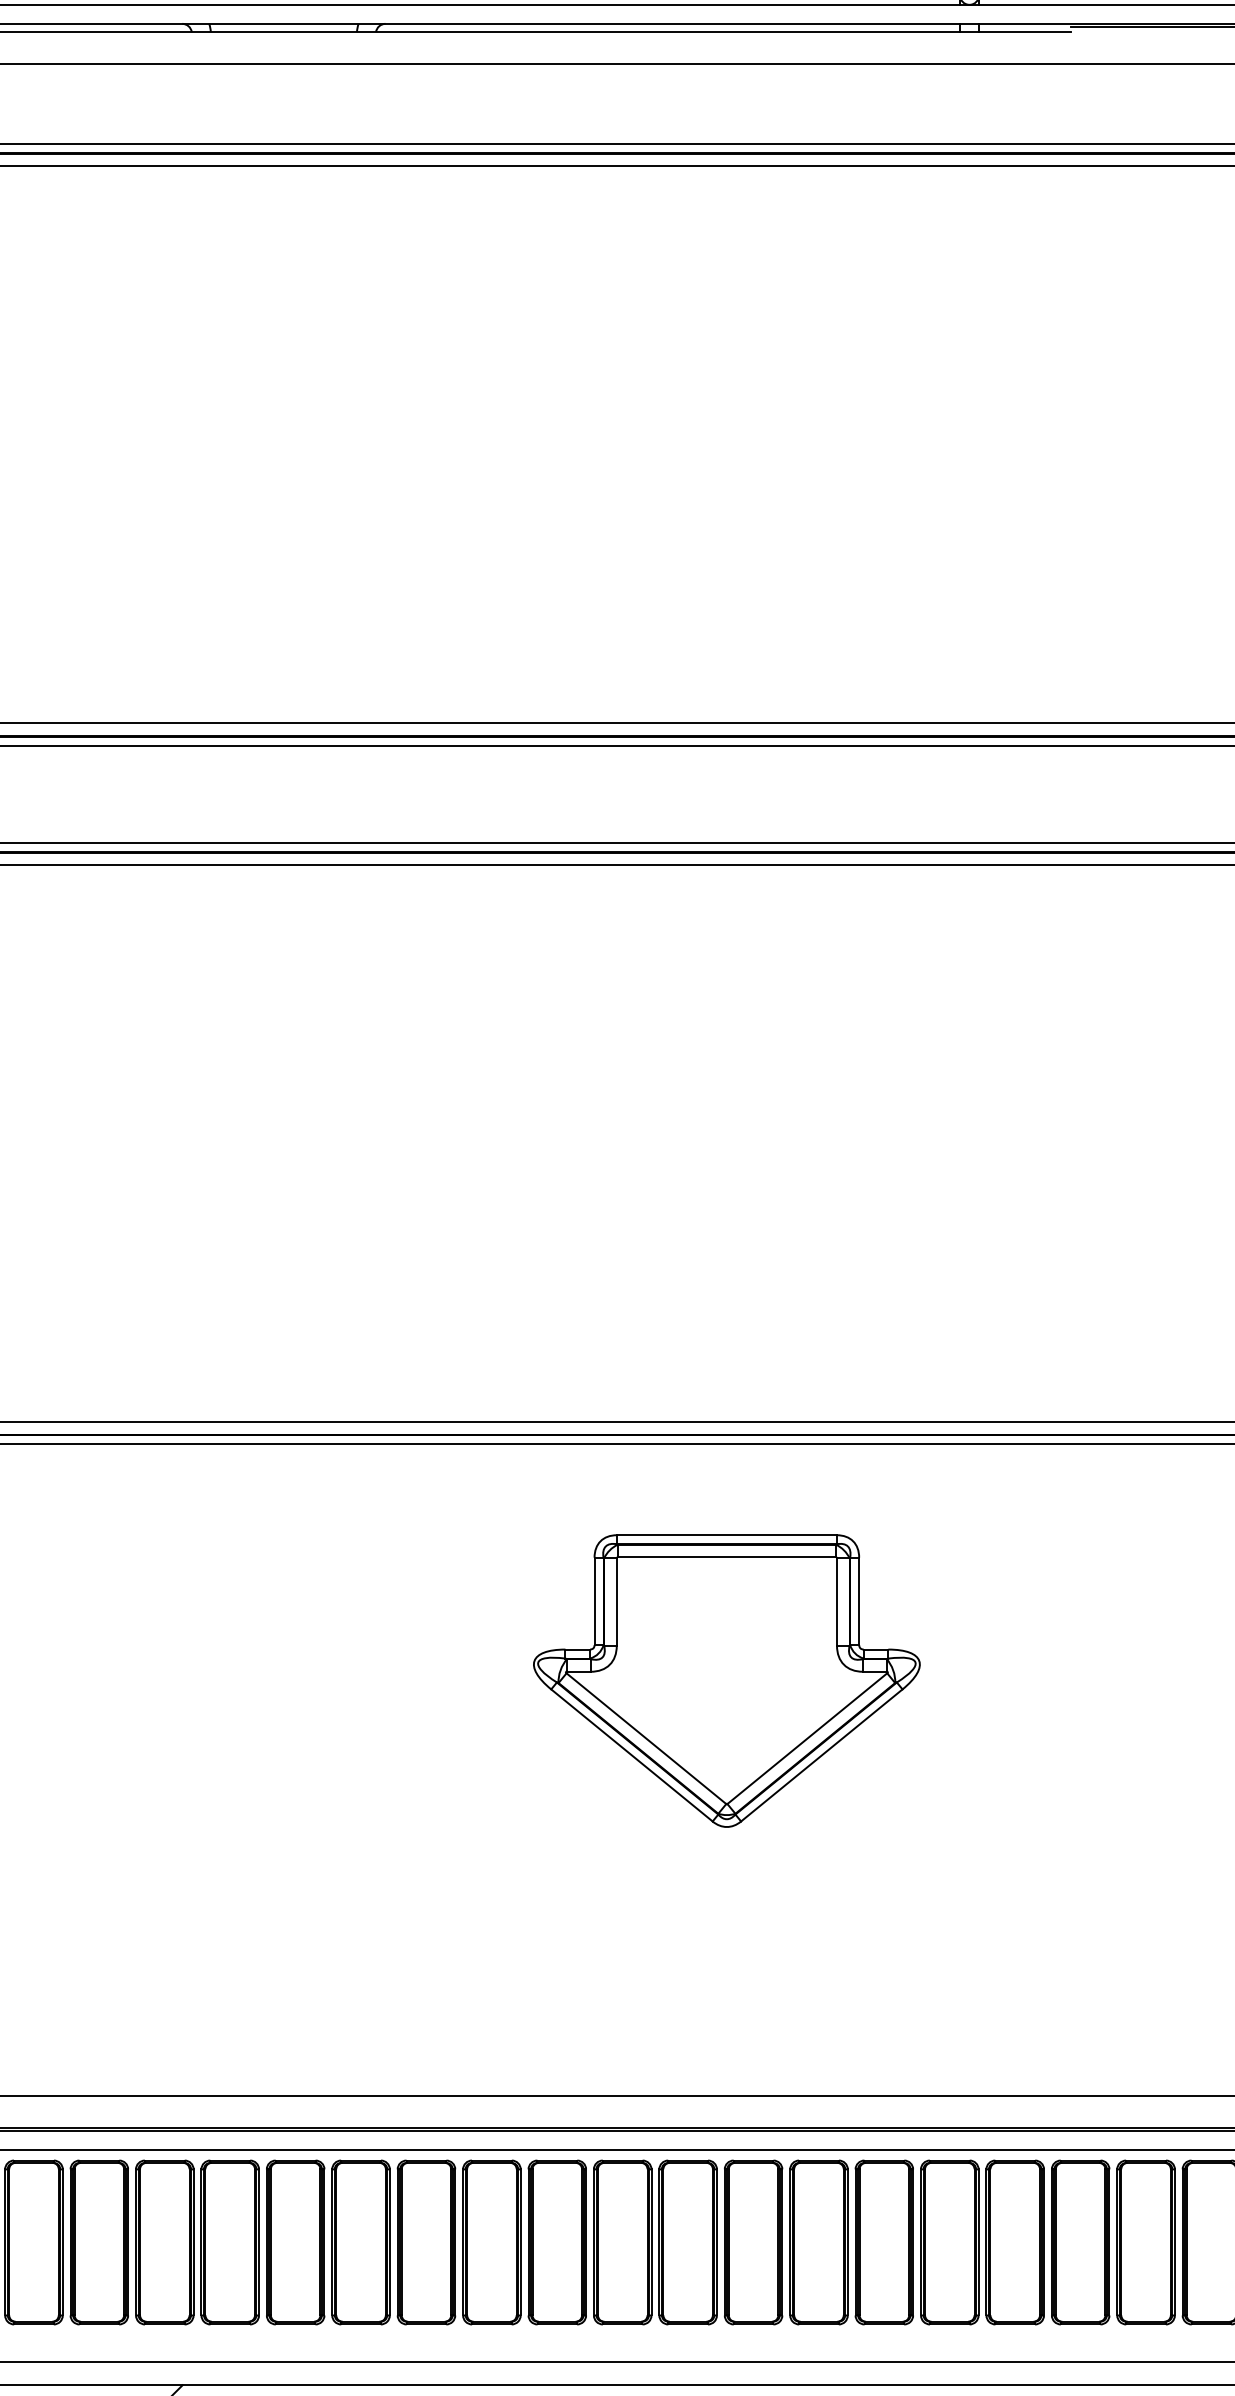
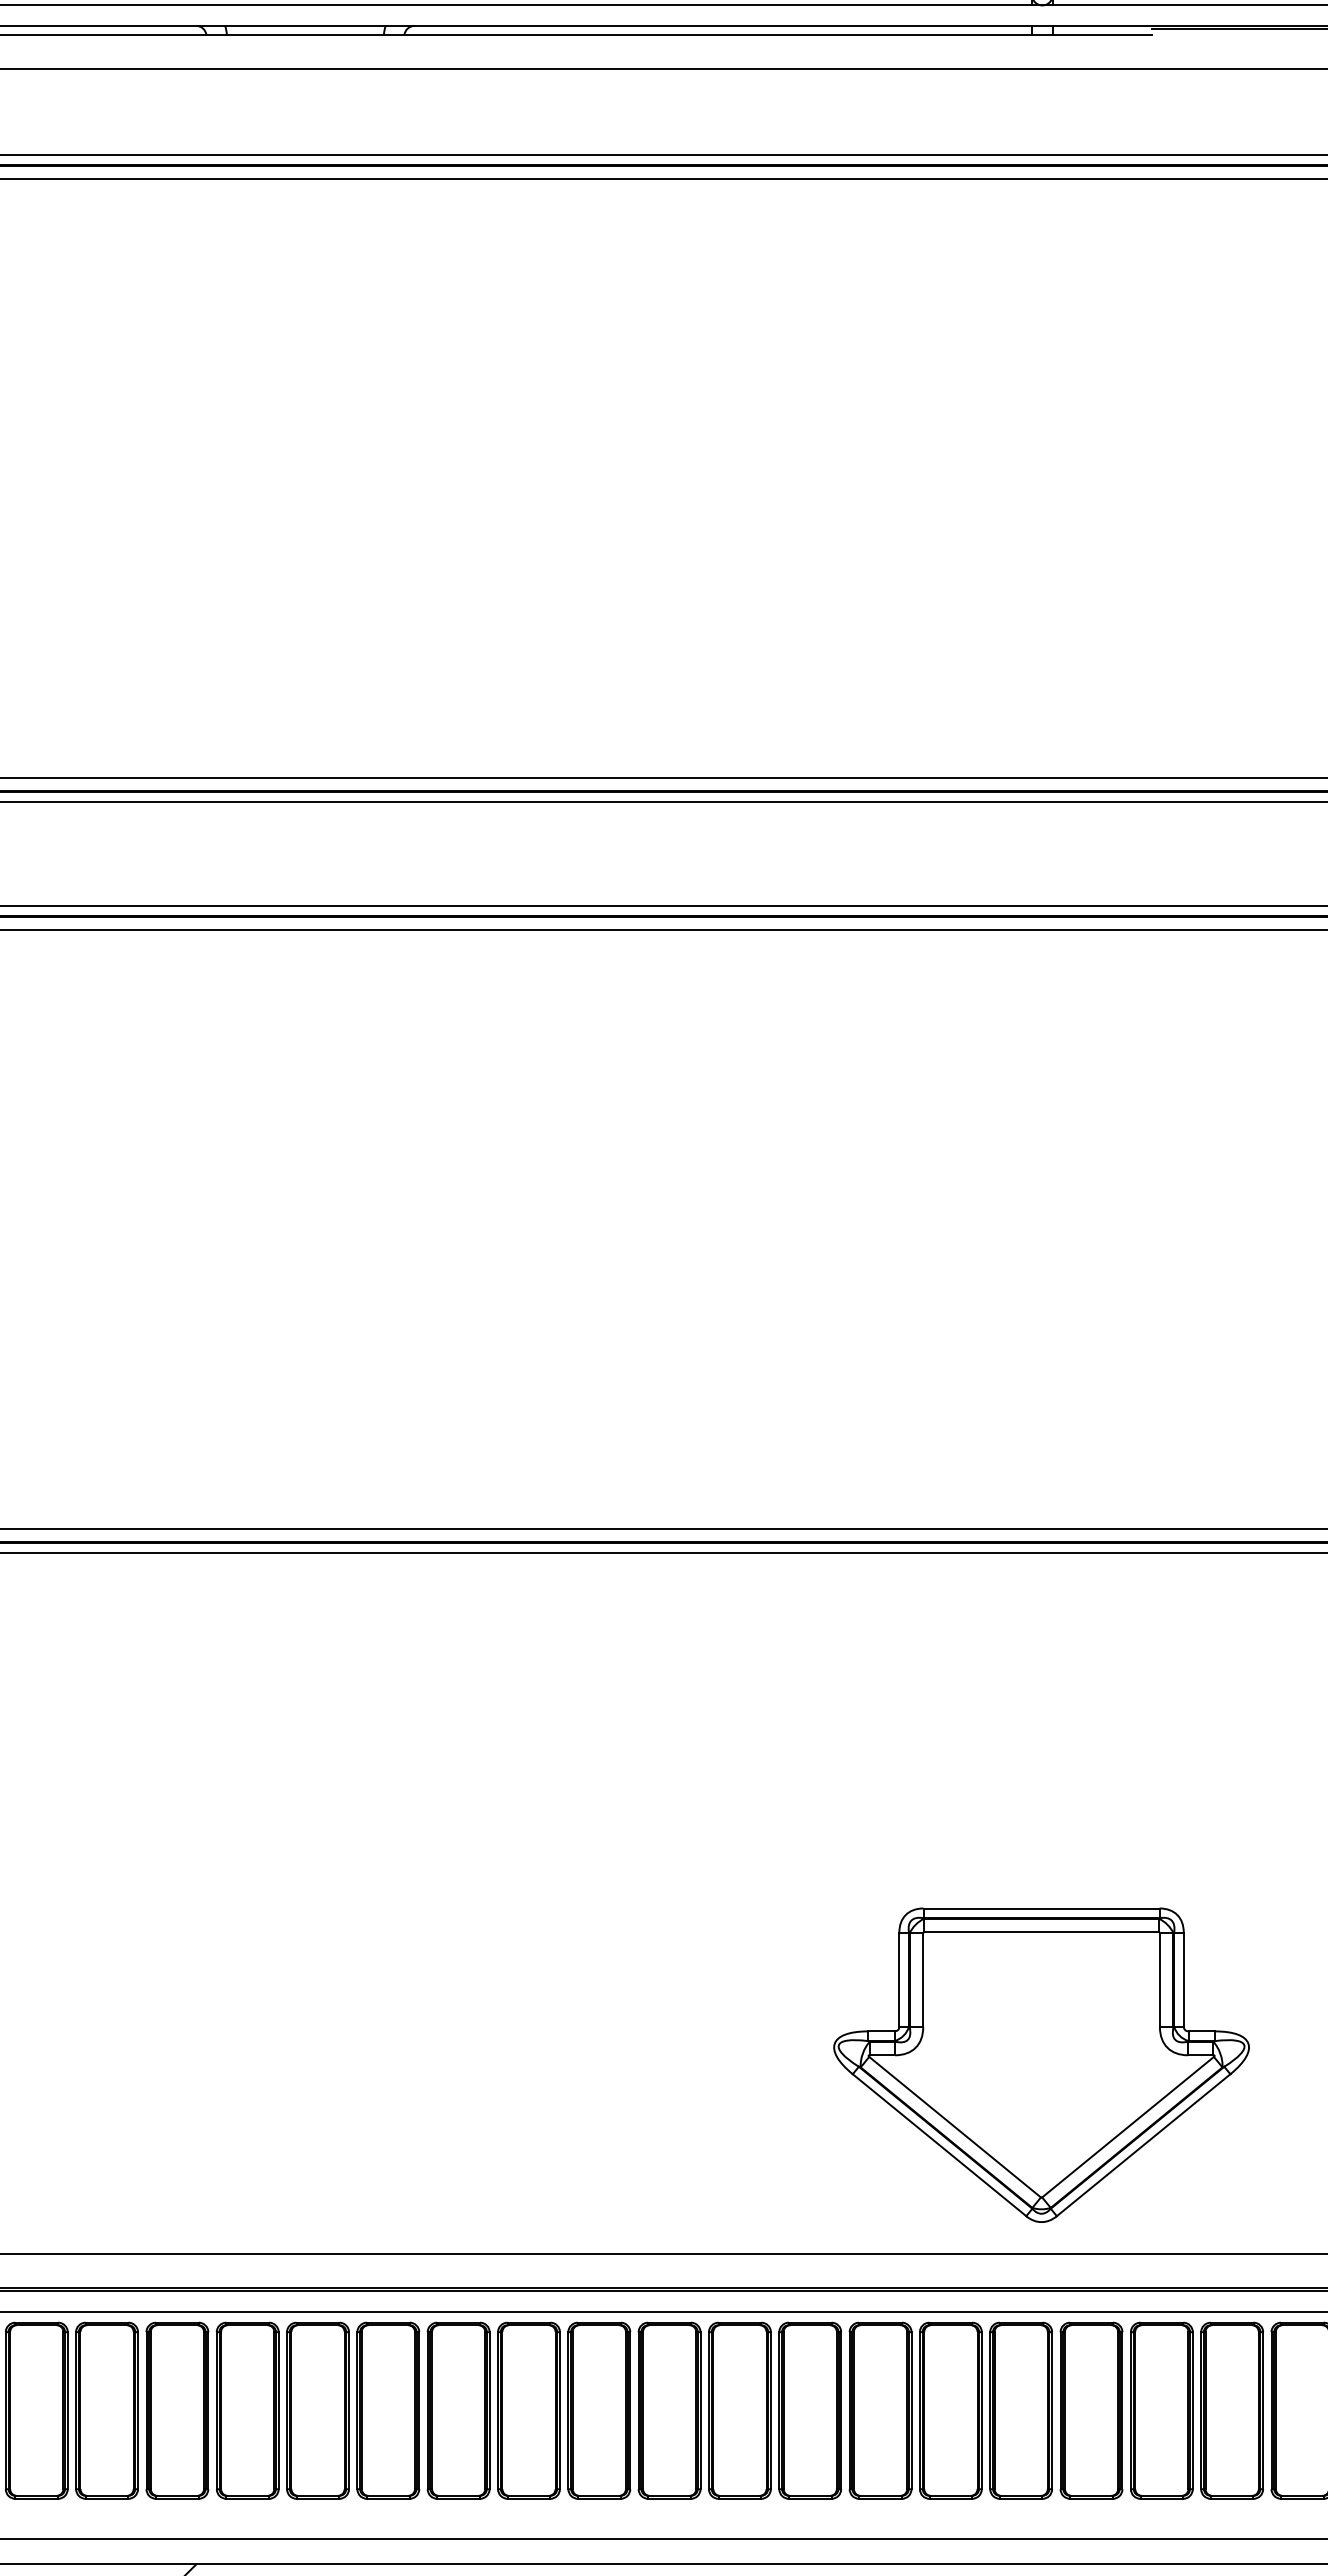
part: (726, 1680) -> (1041, 2064), moved

